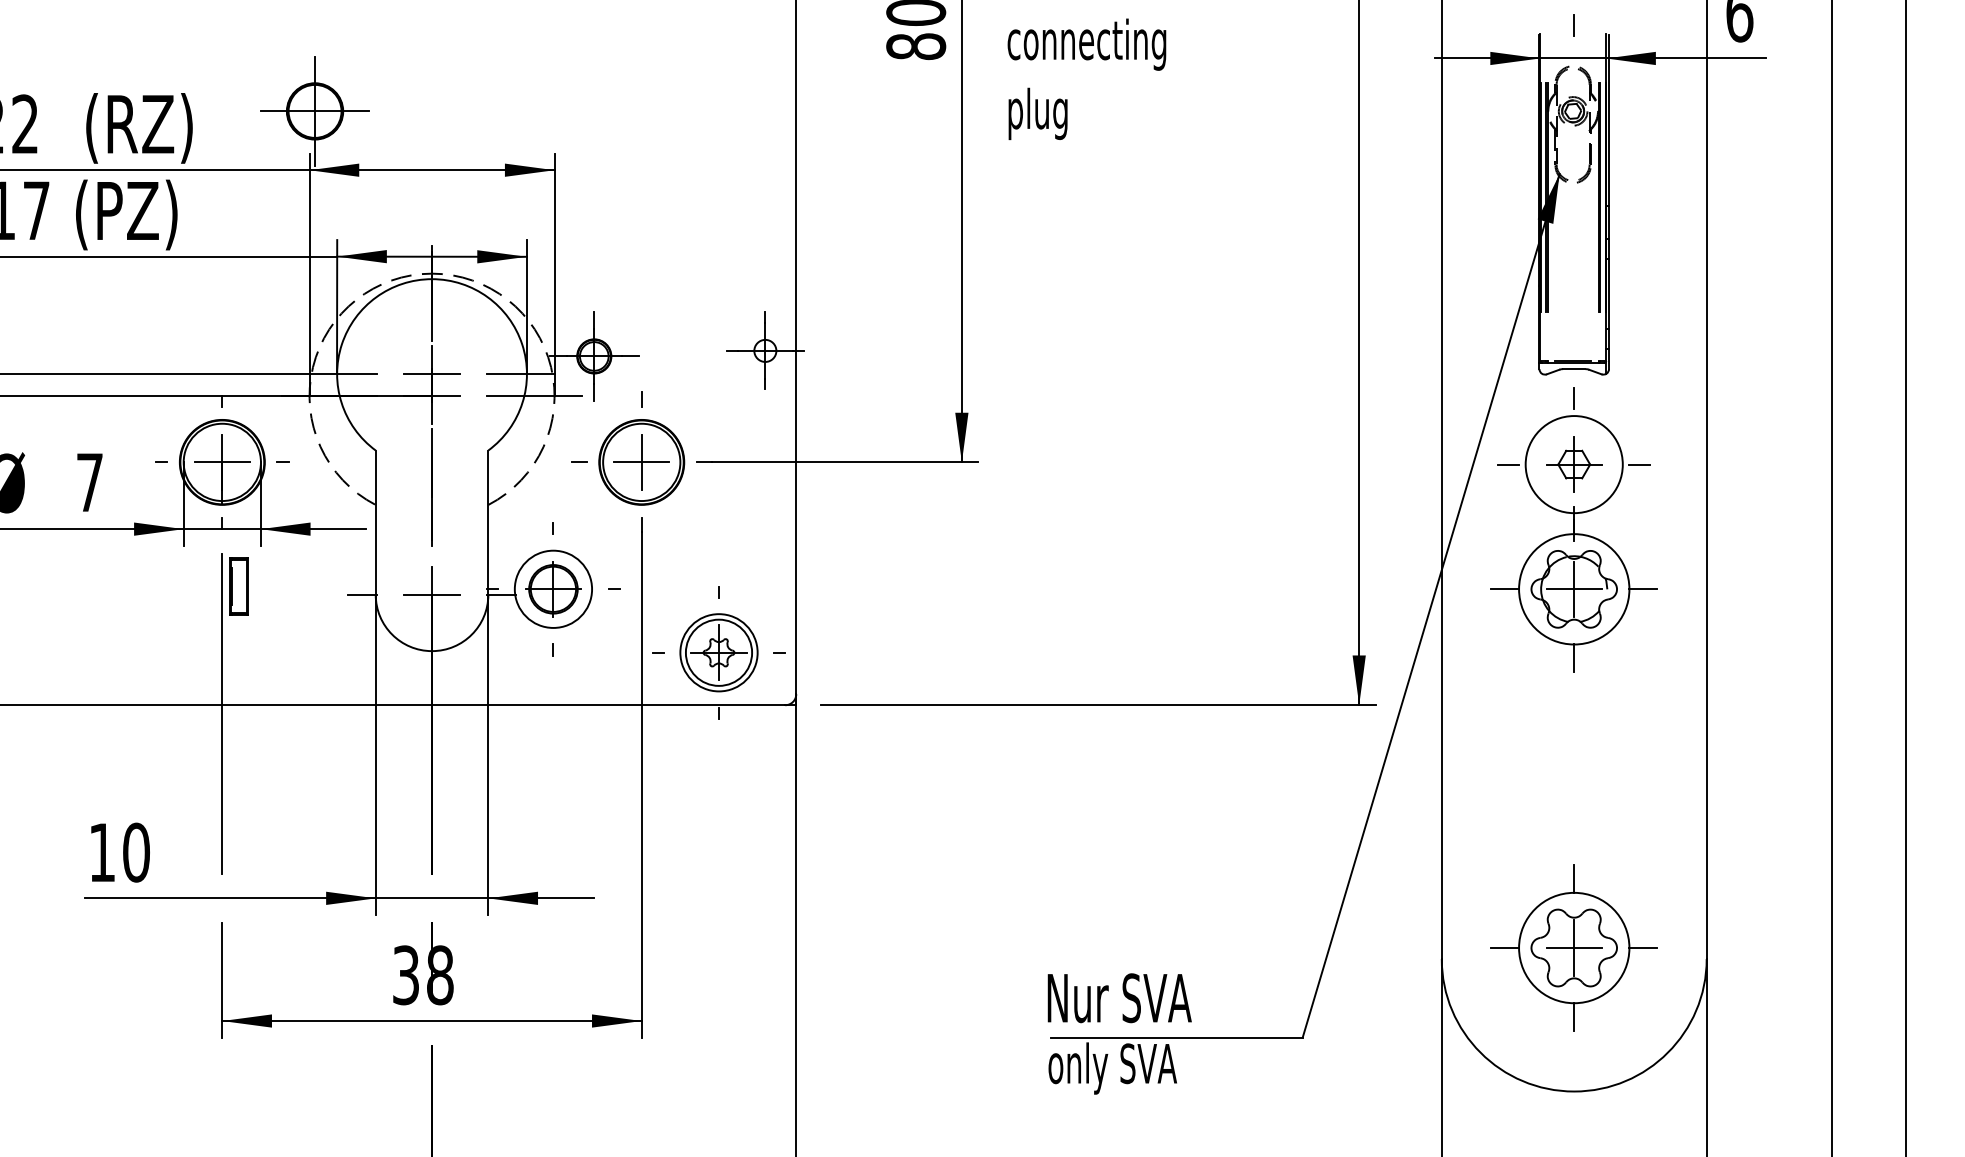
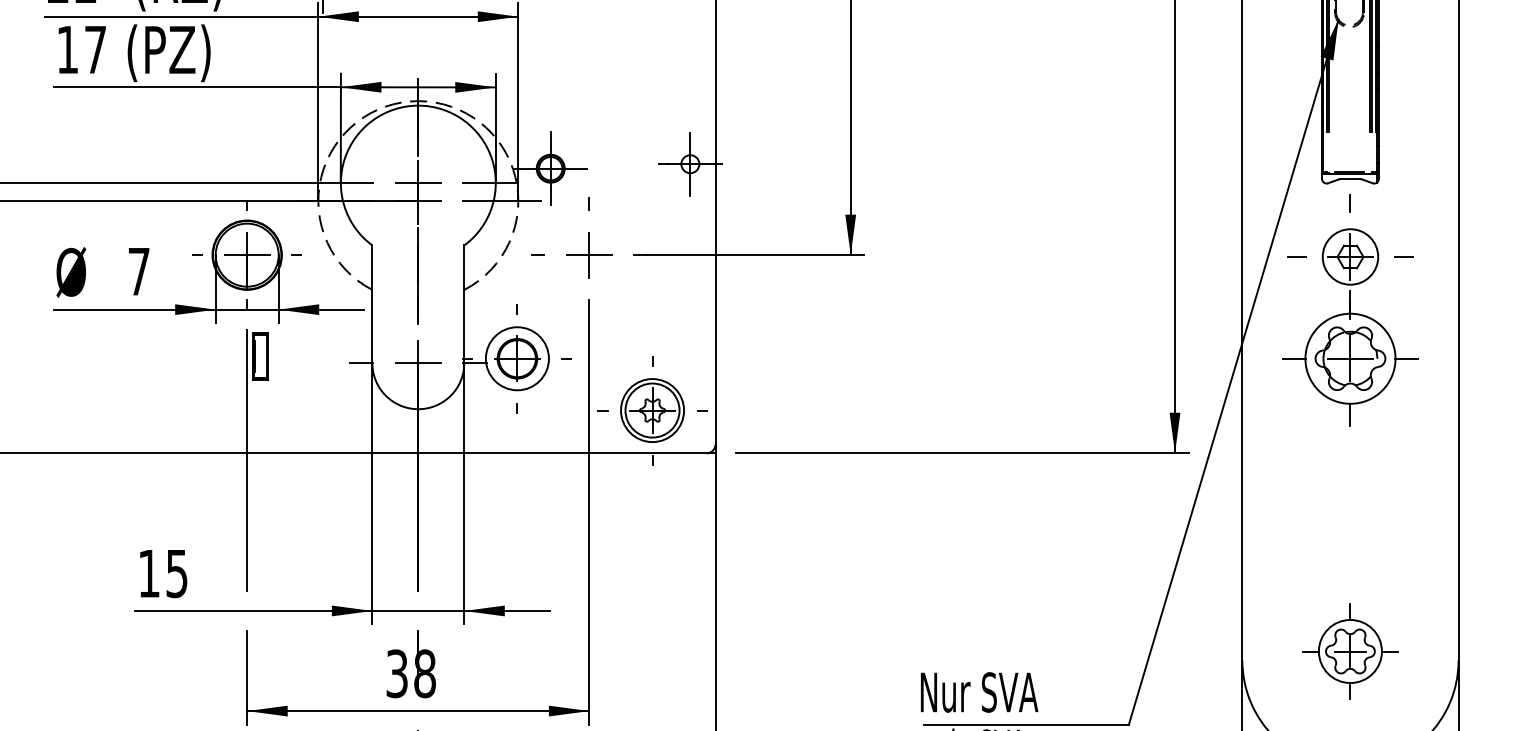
part: (641, 462) -> (589, 255), removed
circle: (1573, 464) -> (1349, 256), size x0.7
text: (136, 852) -> (177, 573), 10 -> 15
part: (1573, 947) -> (1349, 651), size x0.7

